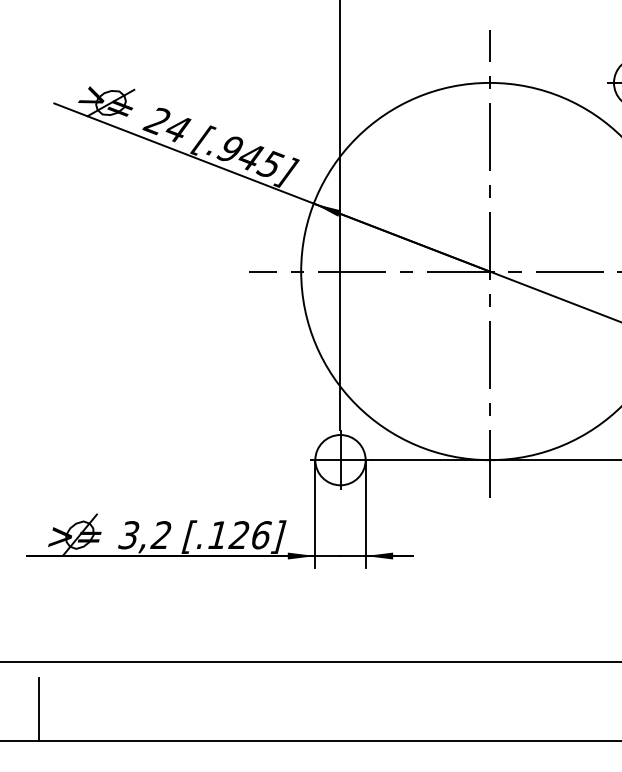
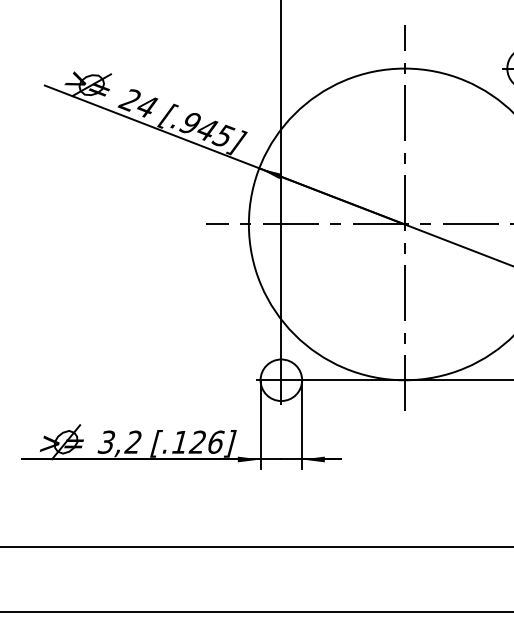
line: (39, 709) -> (32, 586), removed

